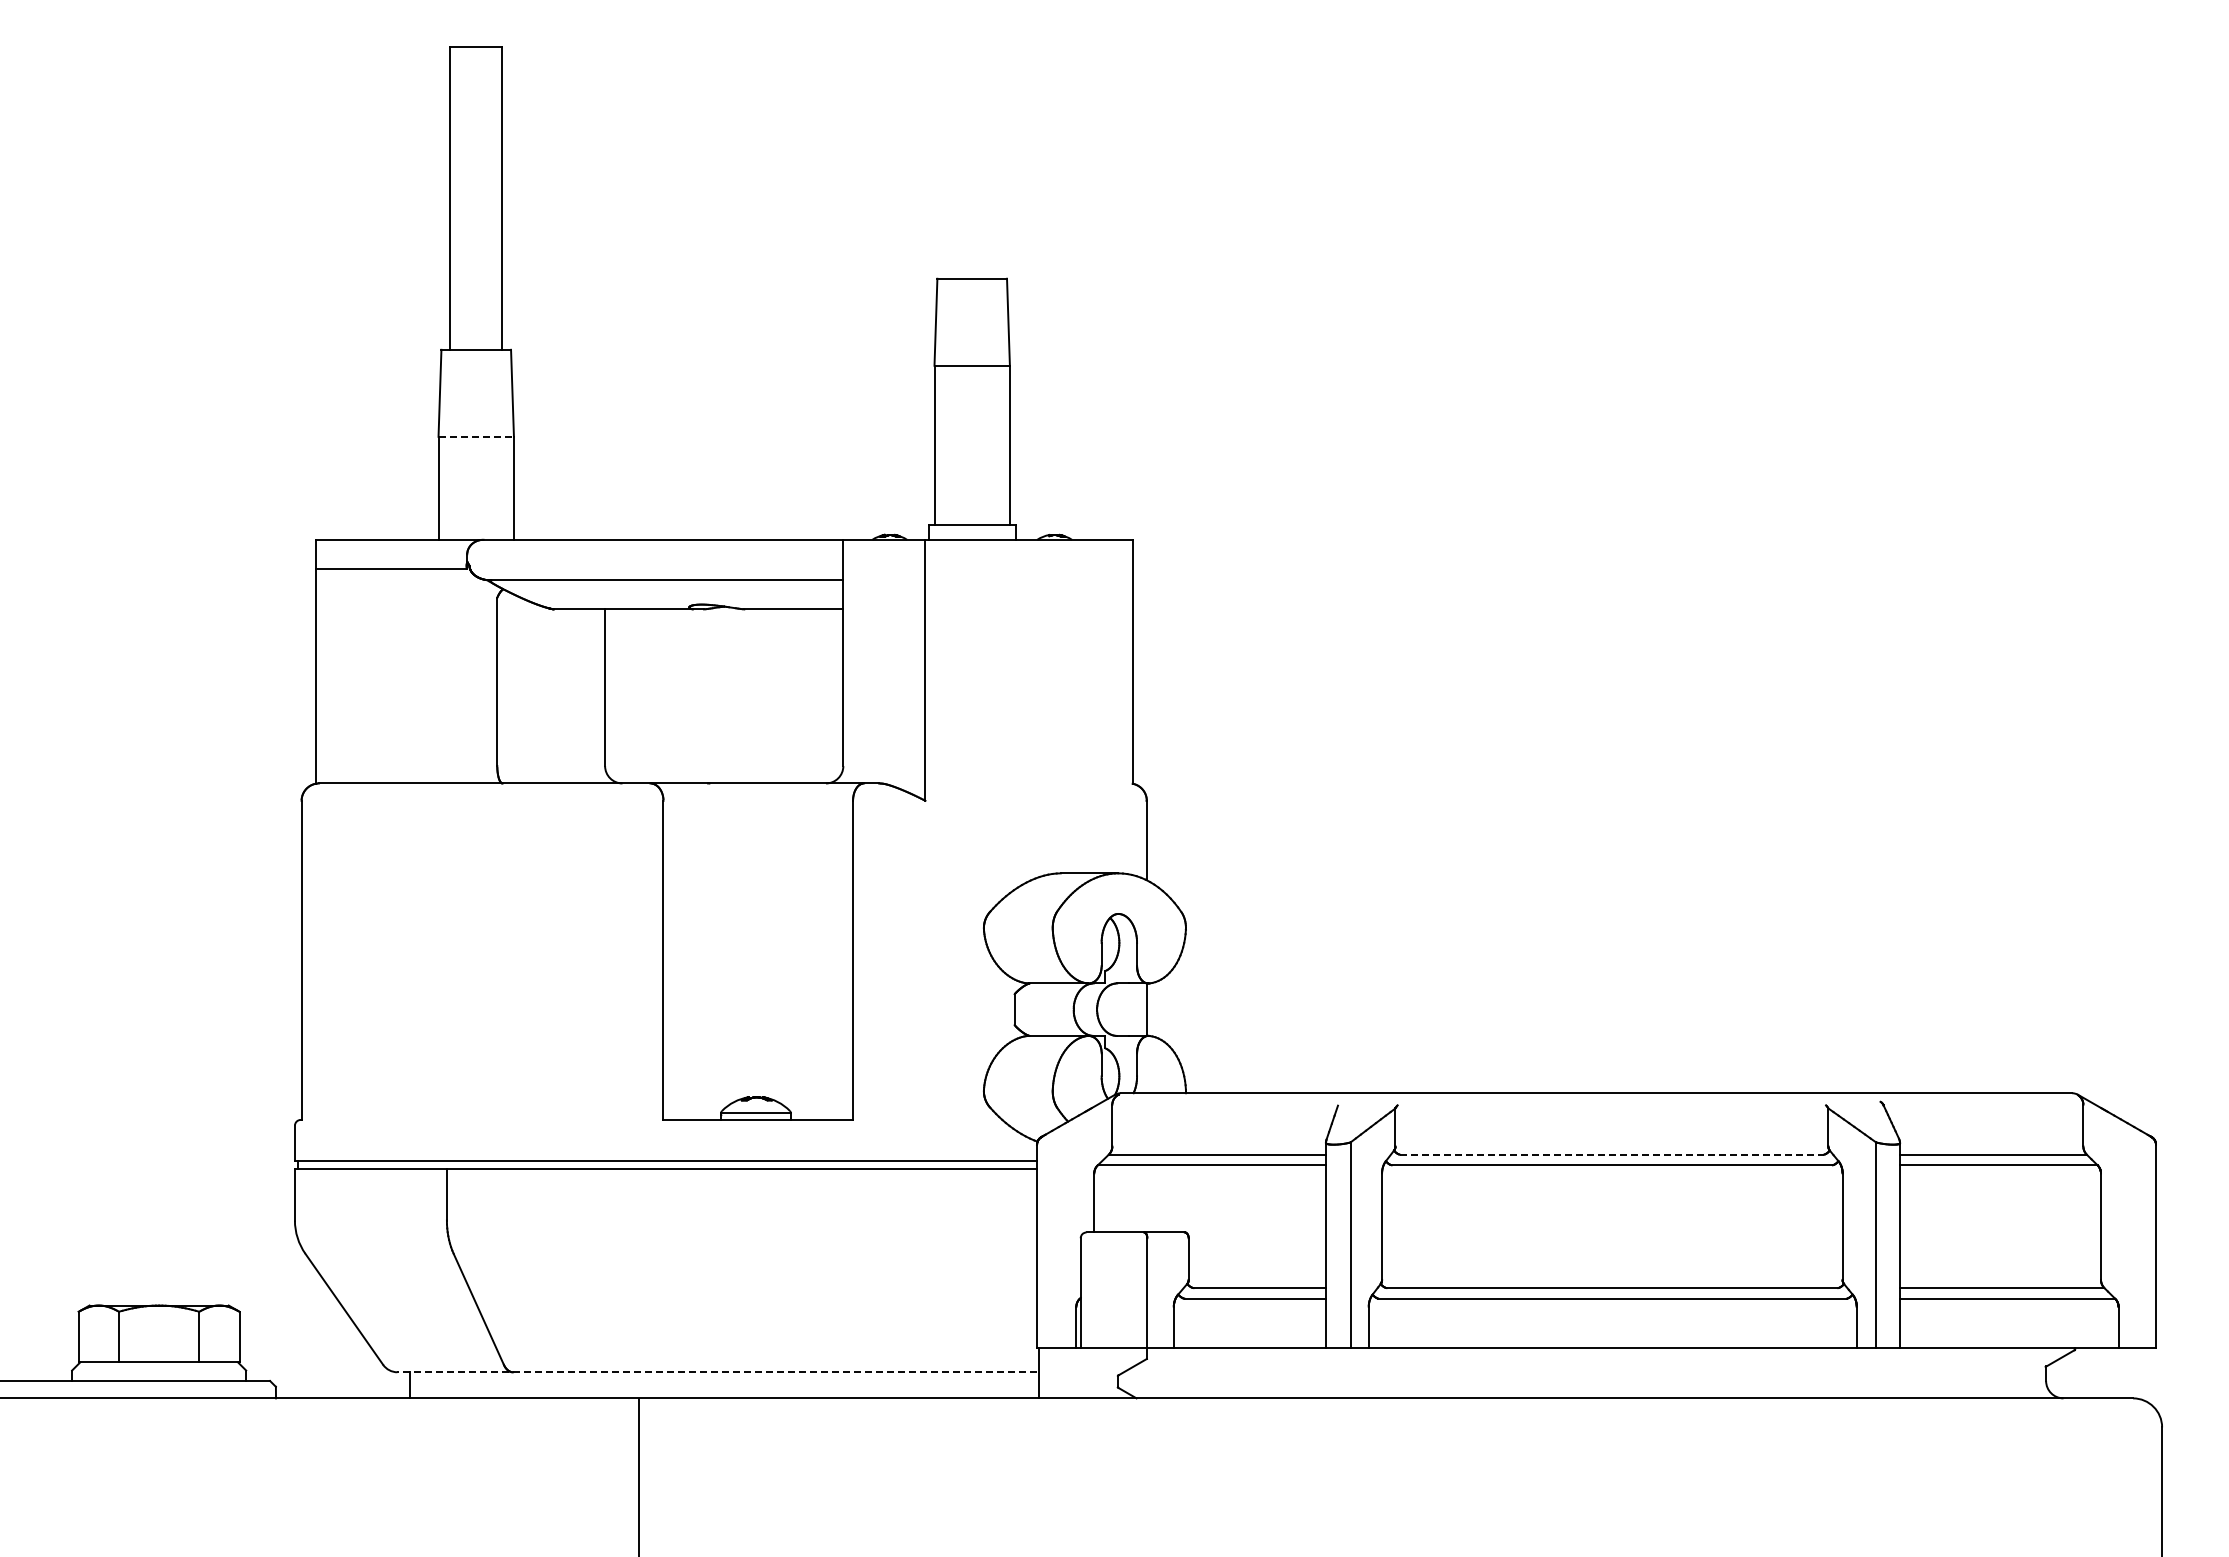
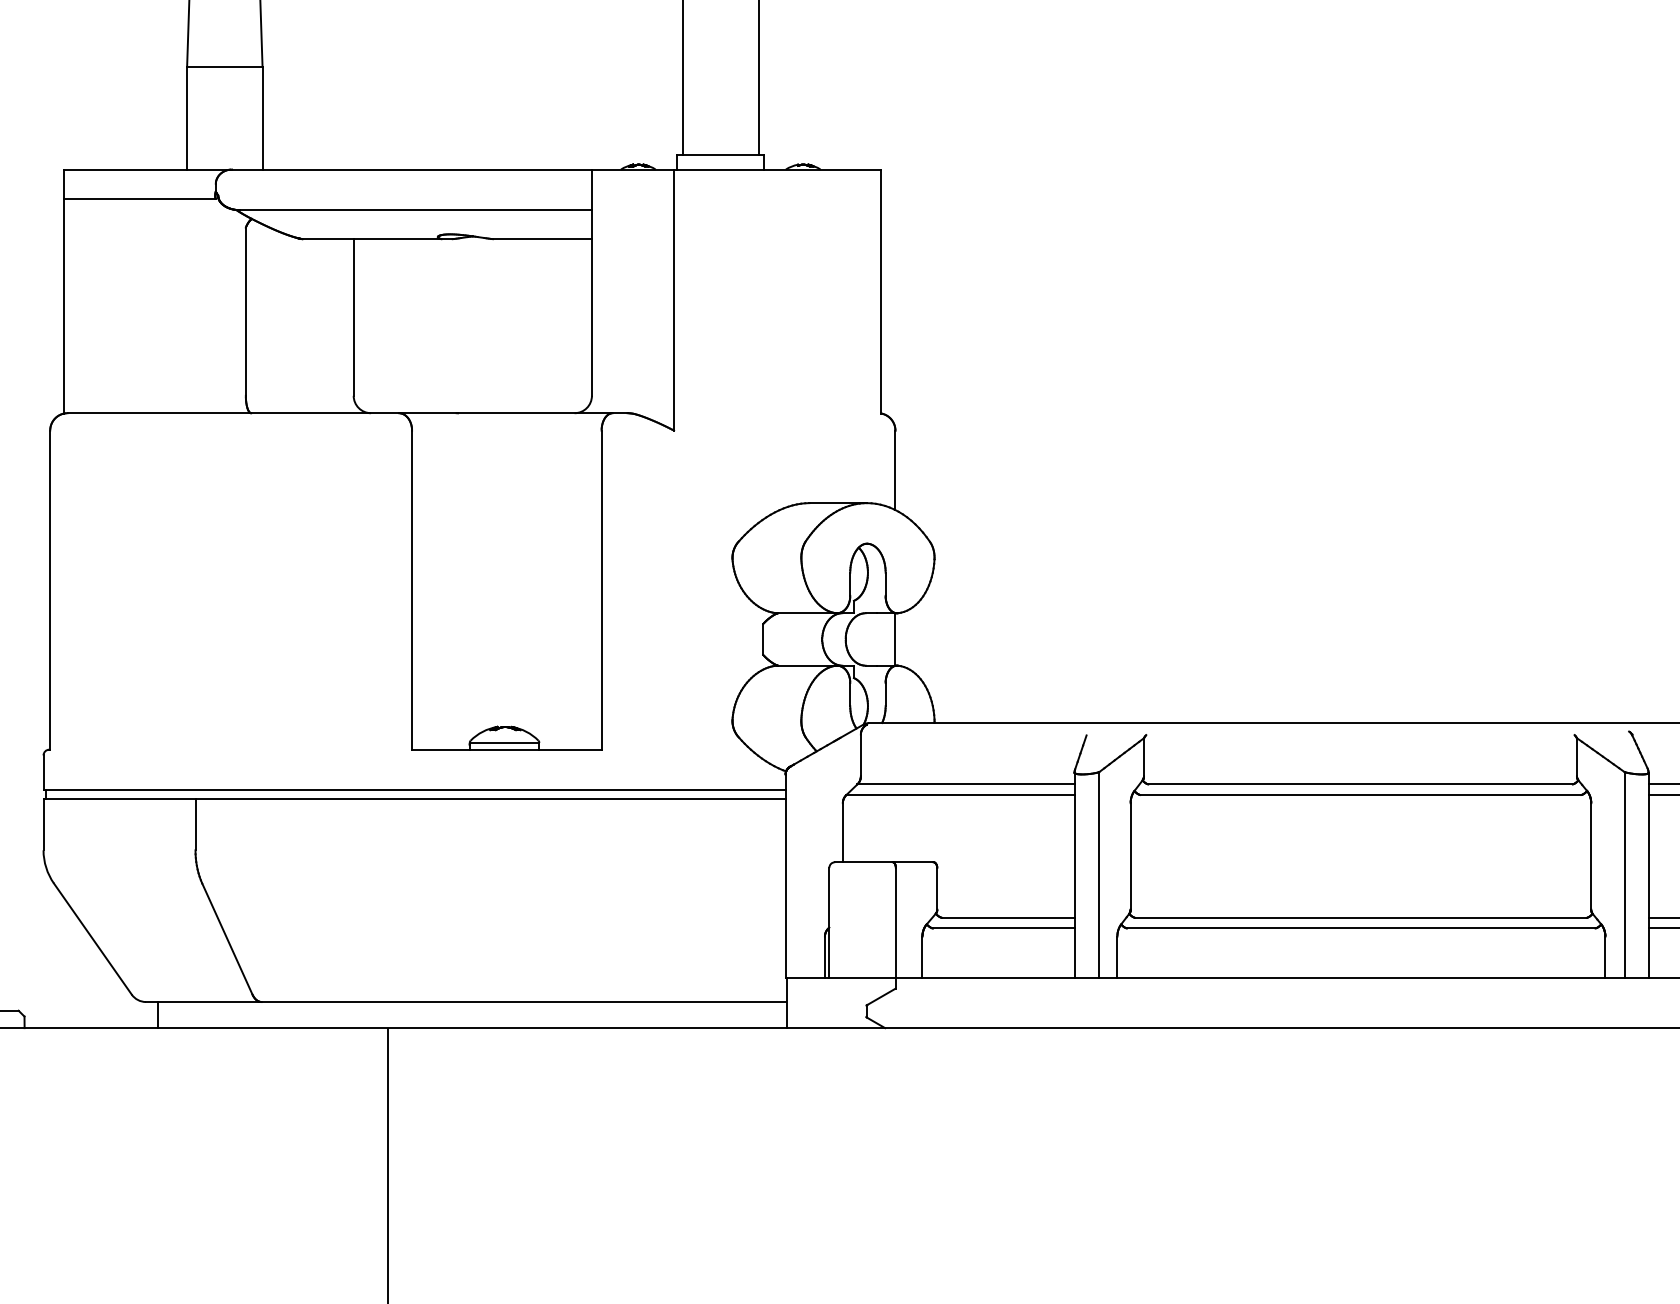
line: (476, 436) -> (225, 66), dashed -> solid
line: (1612, 1154) -> (1361, 784), dashed -> solid
line: (717, 1372) -> (466, 1002), dashed -> solid

